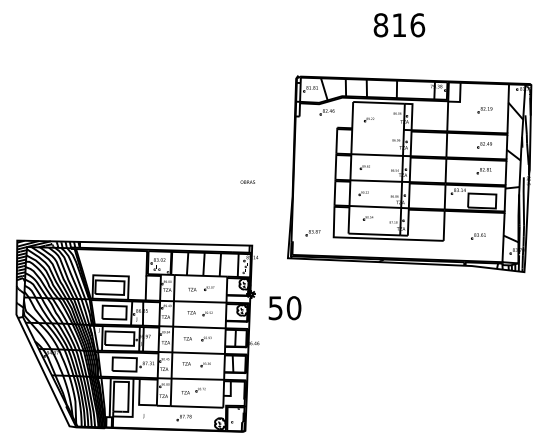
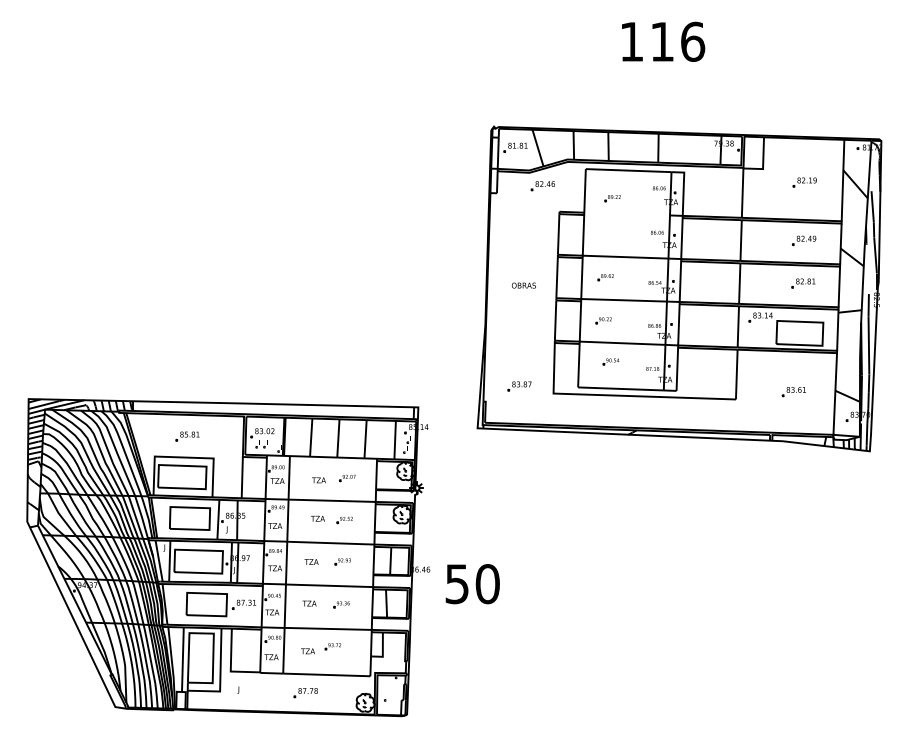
text: (380, 25) -> (631, 42), 816 -> 116
text: (247, 181) -> (523, 284), moved
part: (112, 263) -> (186, 437), added
text: (284, 308) -> (471, 584), moved

